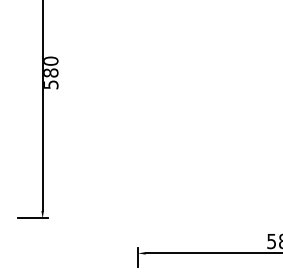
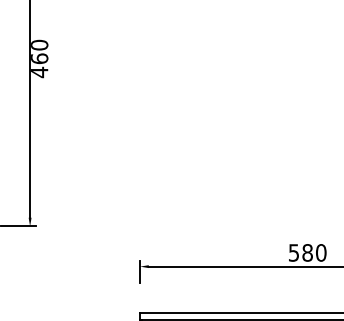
text: (50, 78) -> (39, 65), 580 -> 460

